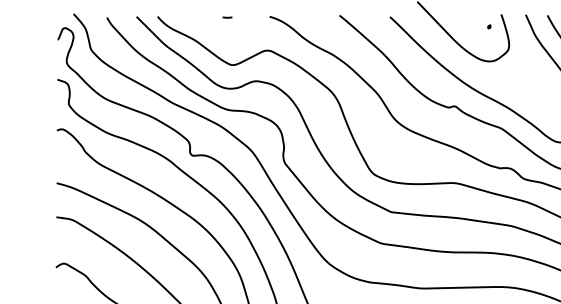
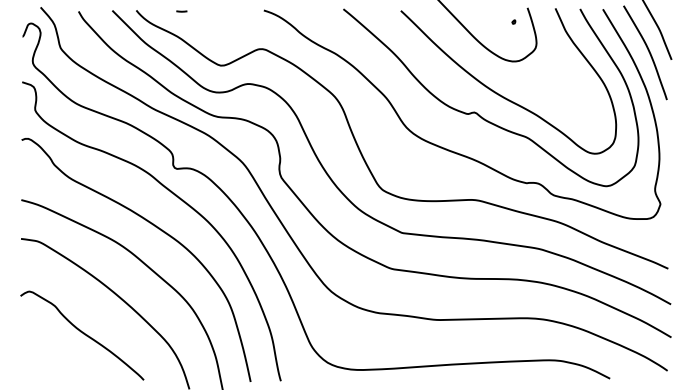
line: (227, 17) -> (181, 11), moved

